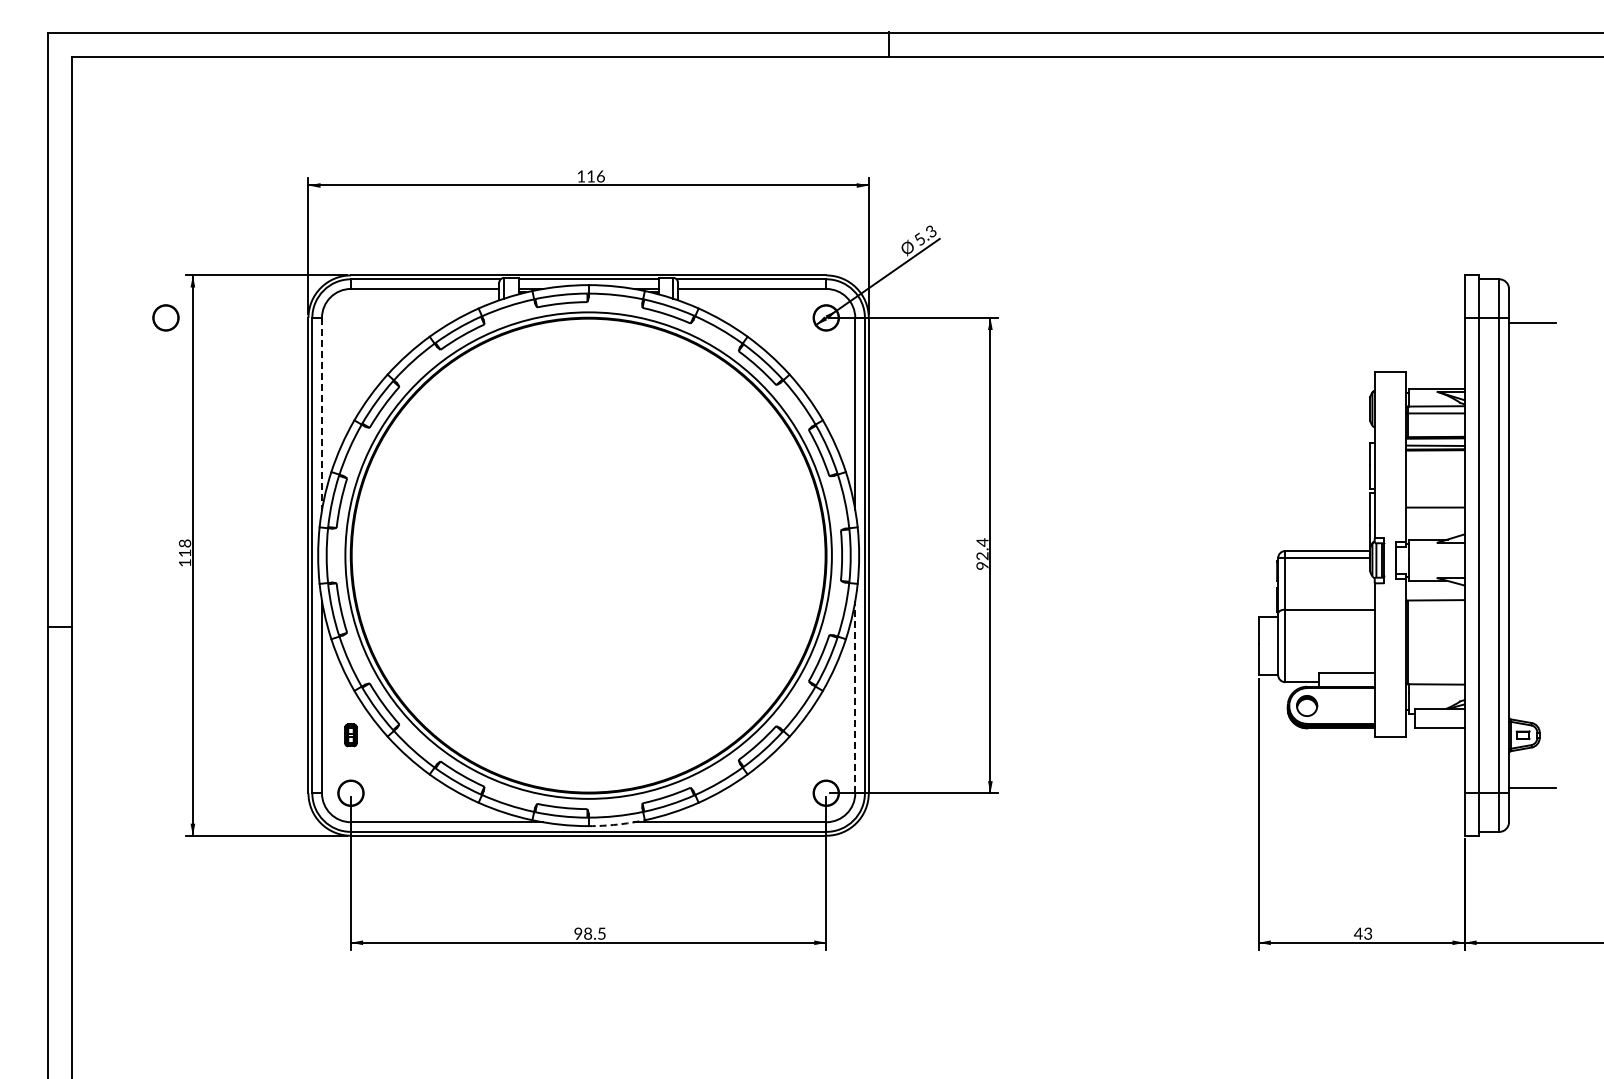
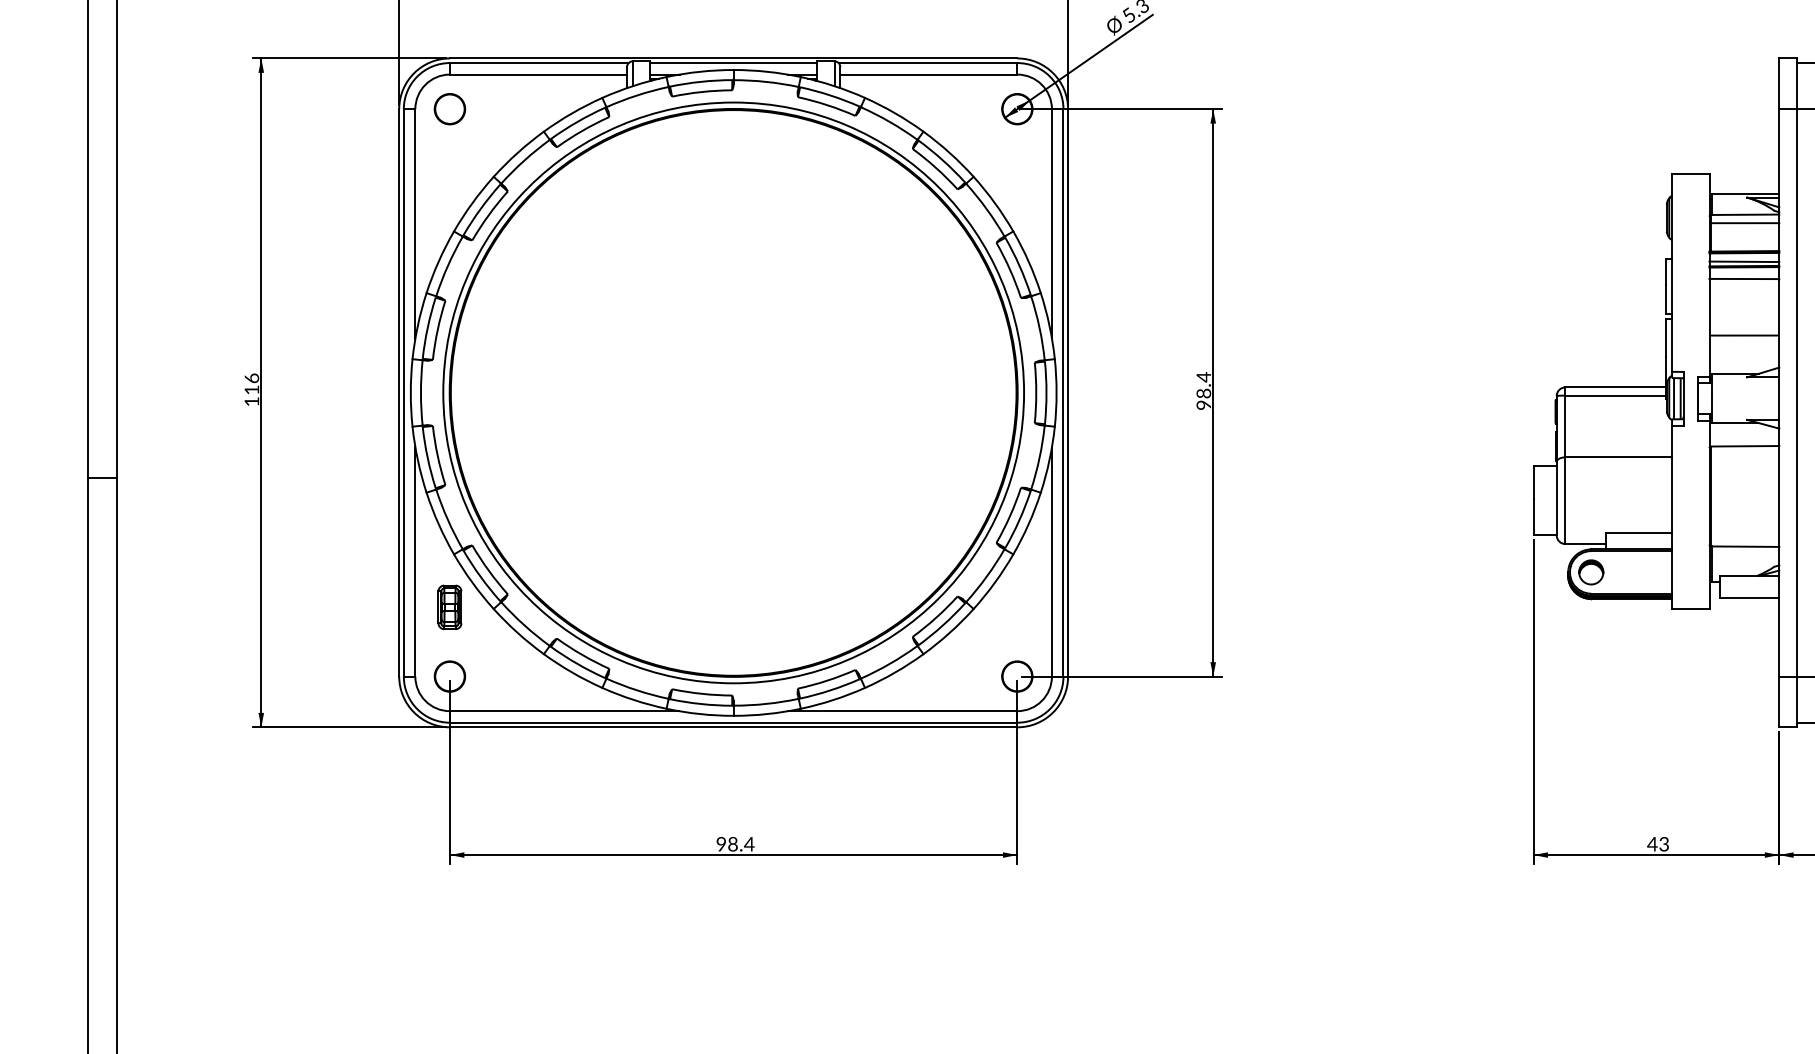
circle: (165, 317) -> (449, 108), moved
line: (321, 414) -> (414, 224), dashed -> solid
line: (1435, 460) -> (1744, 279), added
text: (184, 543) -> (251, 378), 118 -> 116
text: (982, 556) -> (1203, 393), 92.4 -> 98.4
line: (855, 697) -> (1052, 562), dashed -> solid
part: (350, 735) -> (449, 607), size x1.67
arc: (616, 824) -> (766, 713), dashed -> solid
text: (601, 933) -> (749, 843), 98.5 -> 98.4

